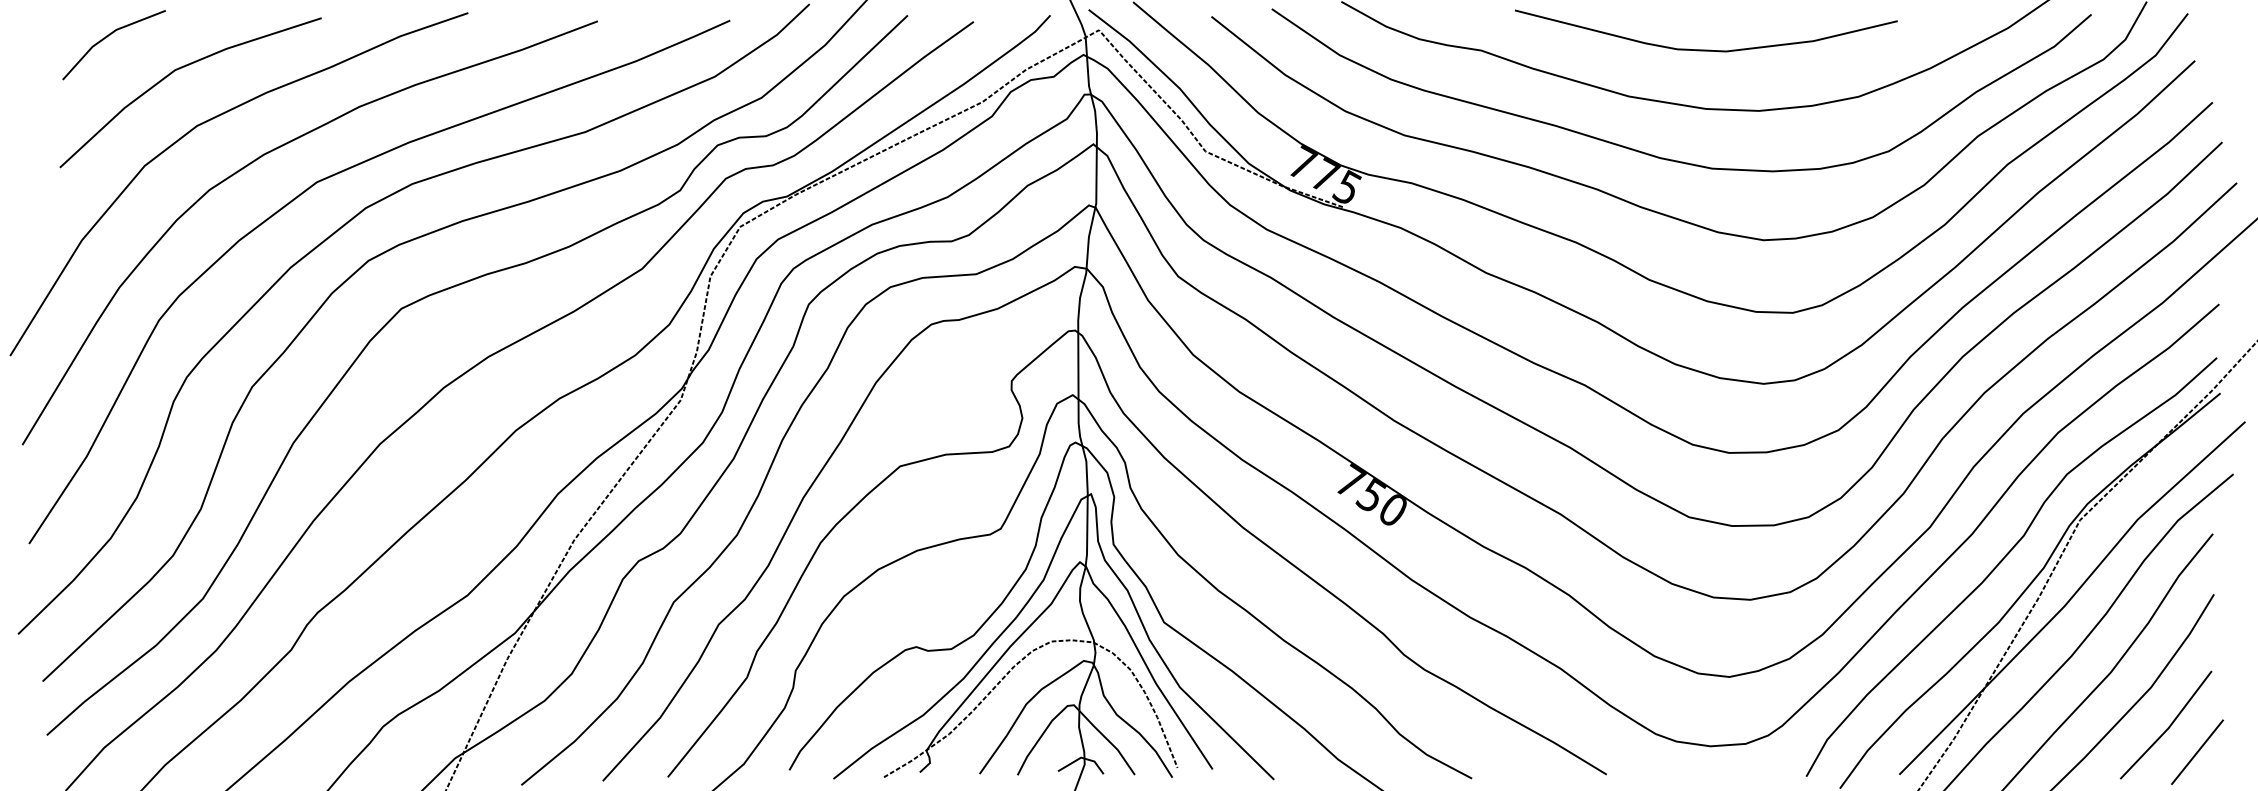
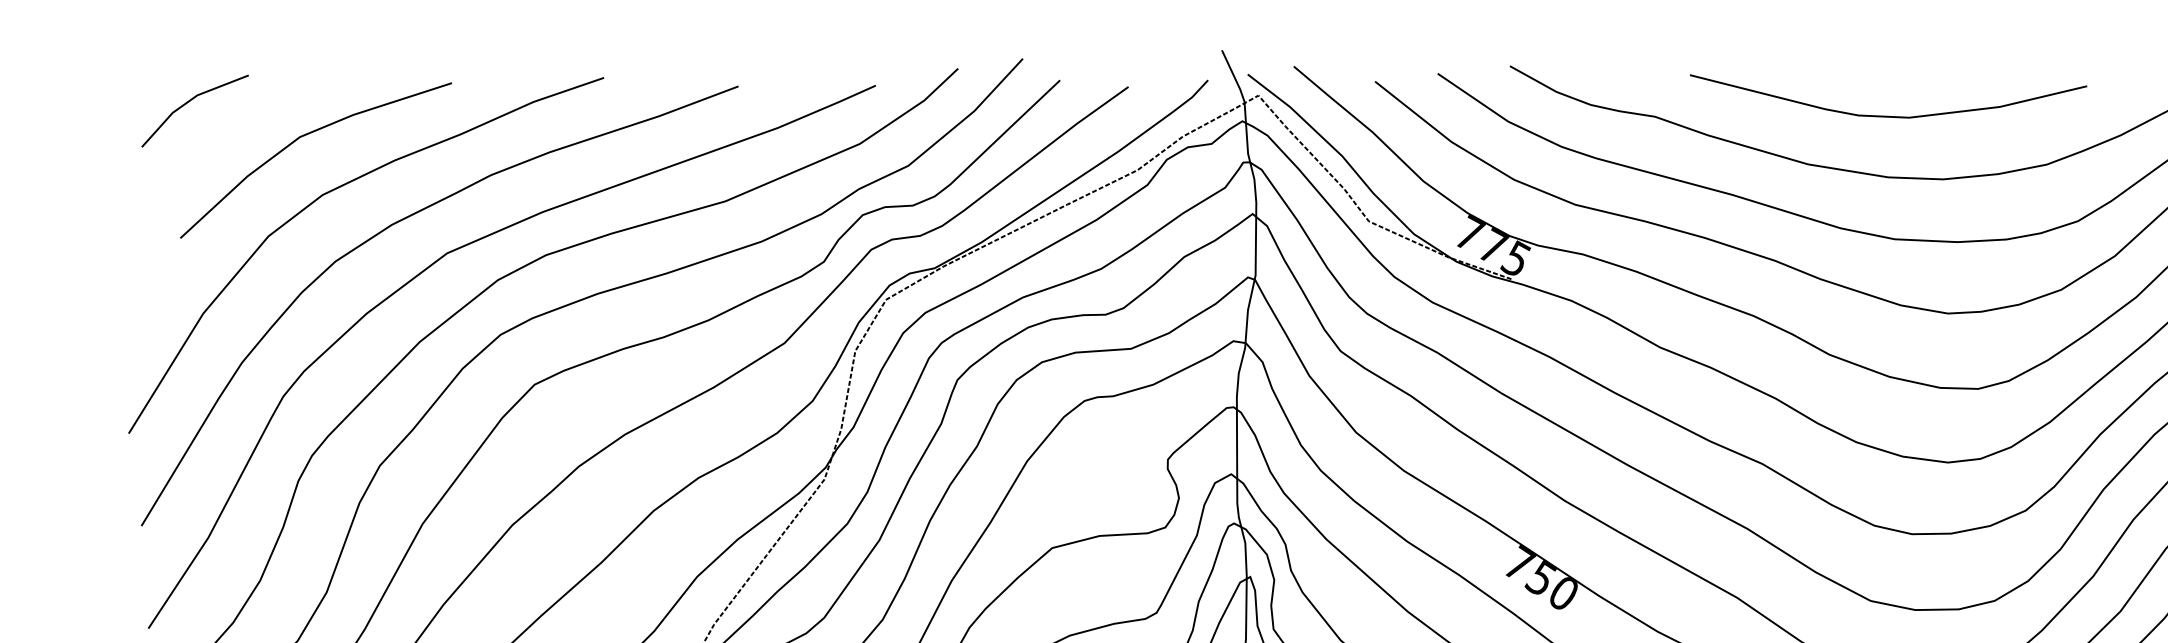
part: (106, 38) -> (187, 104), moved

